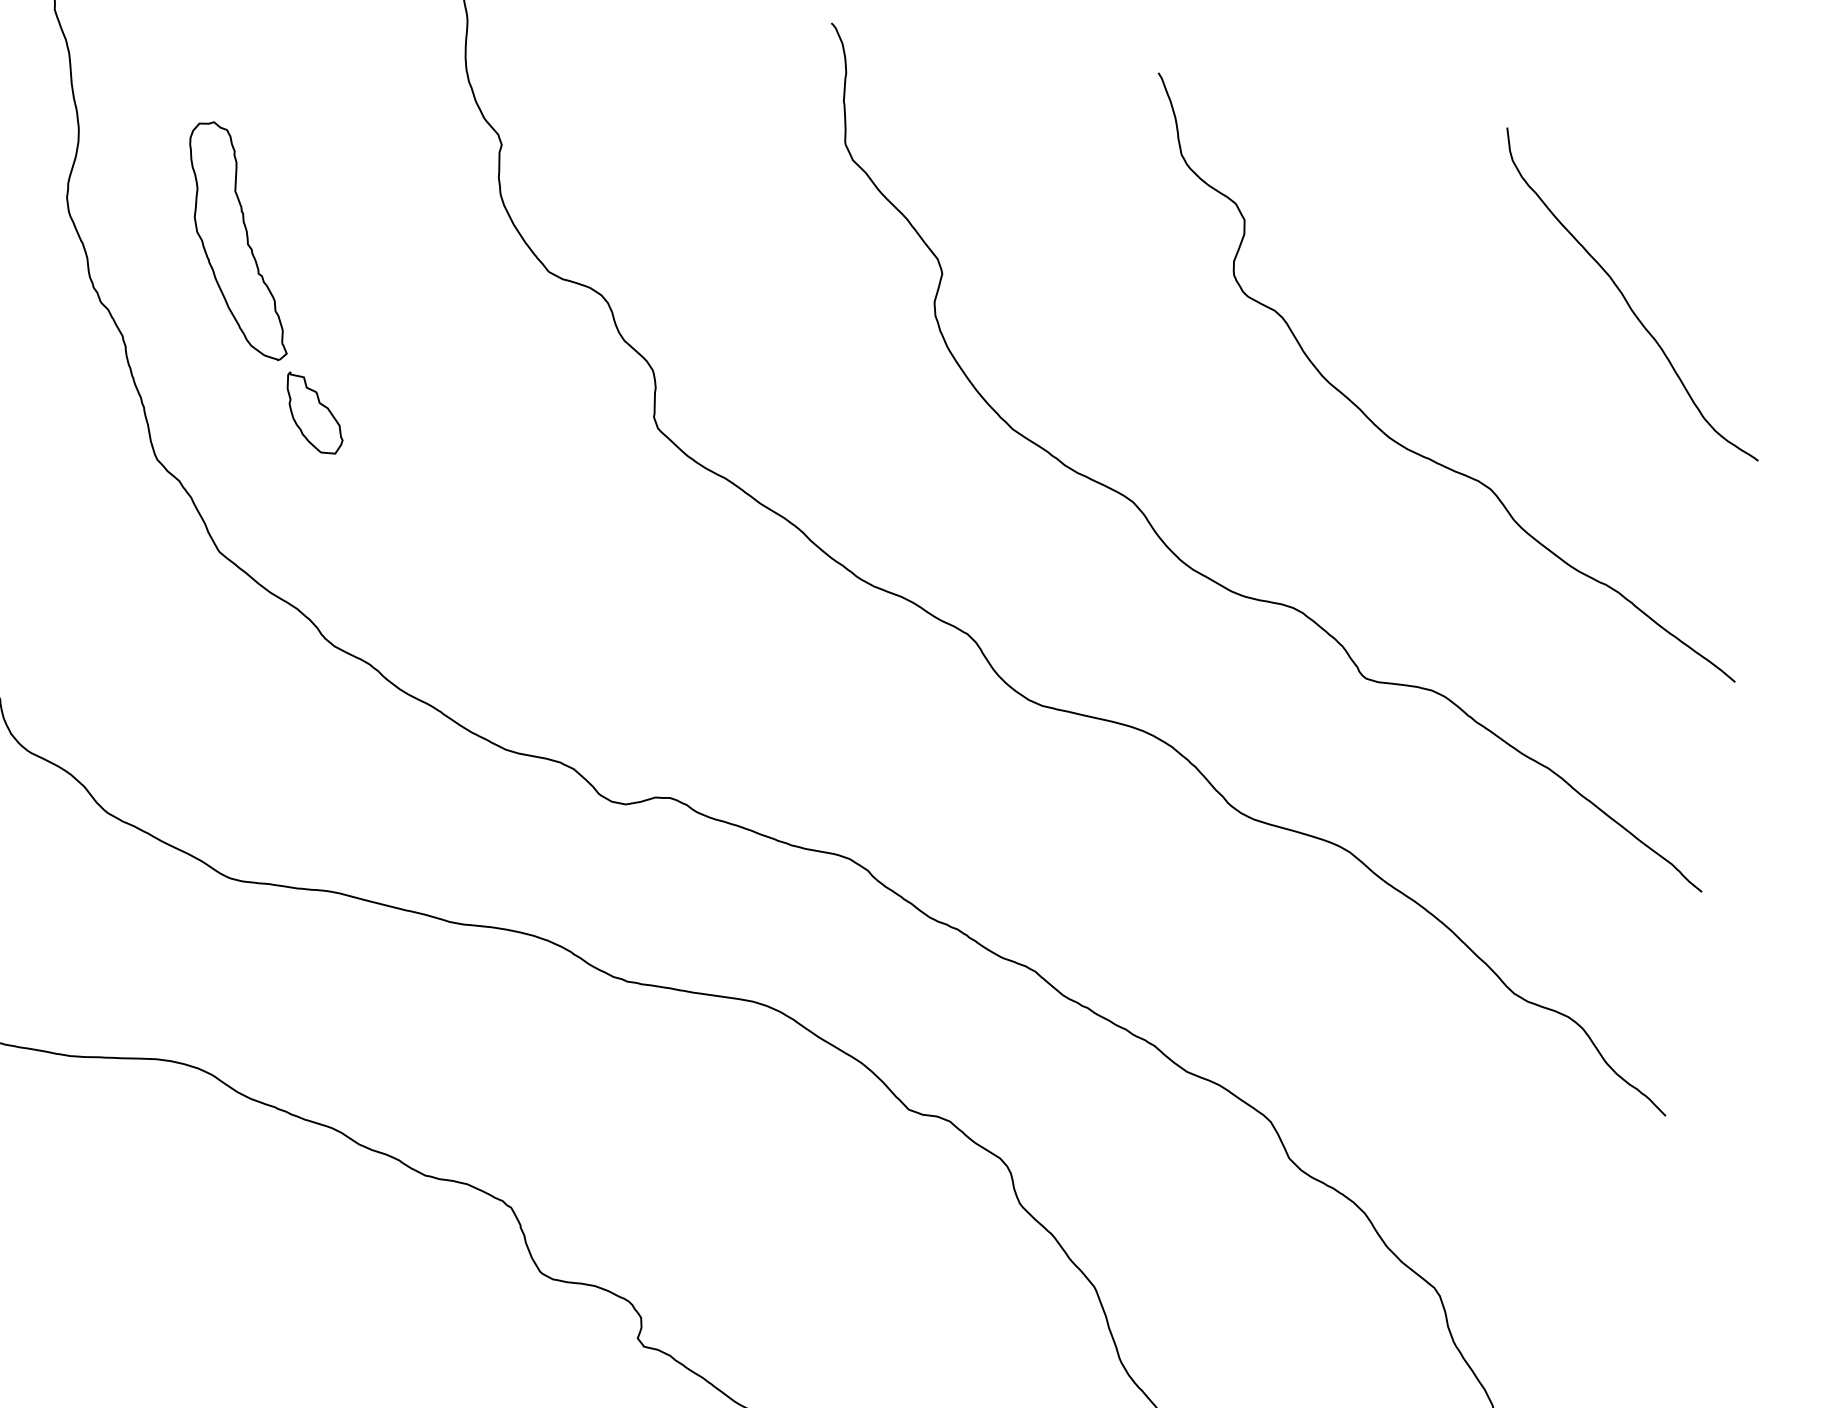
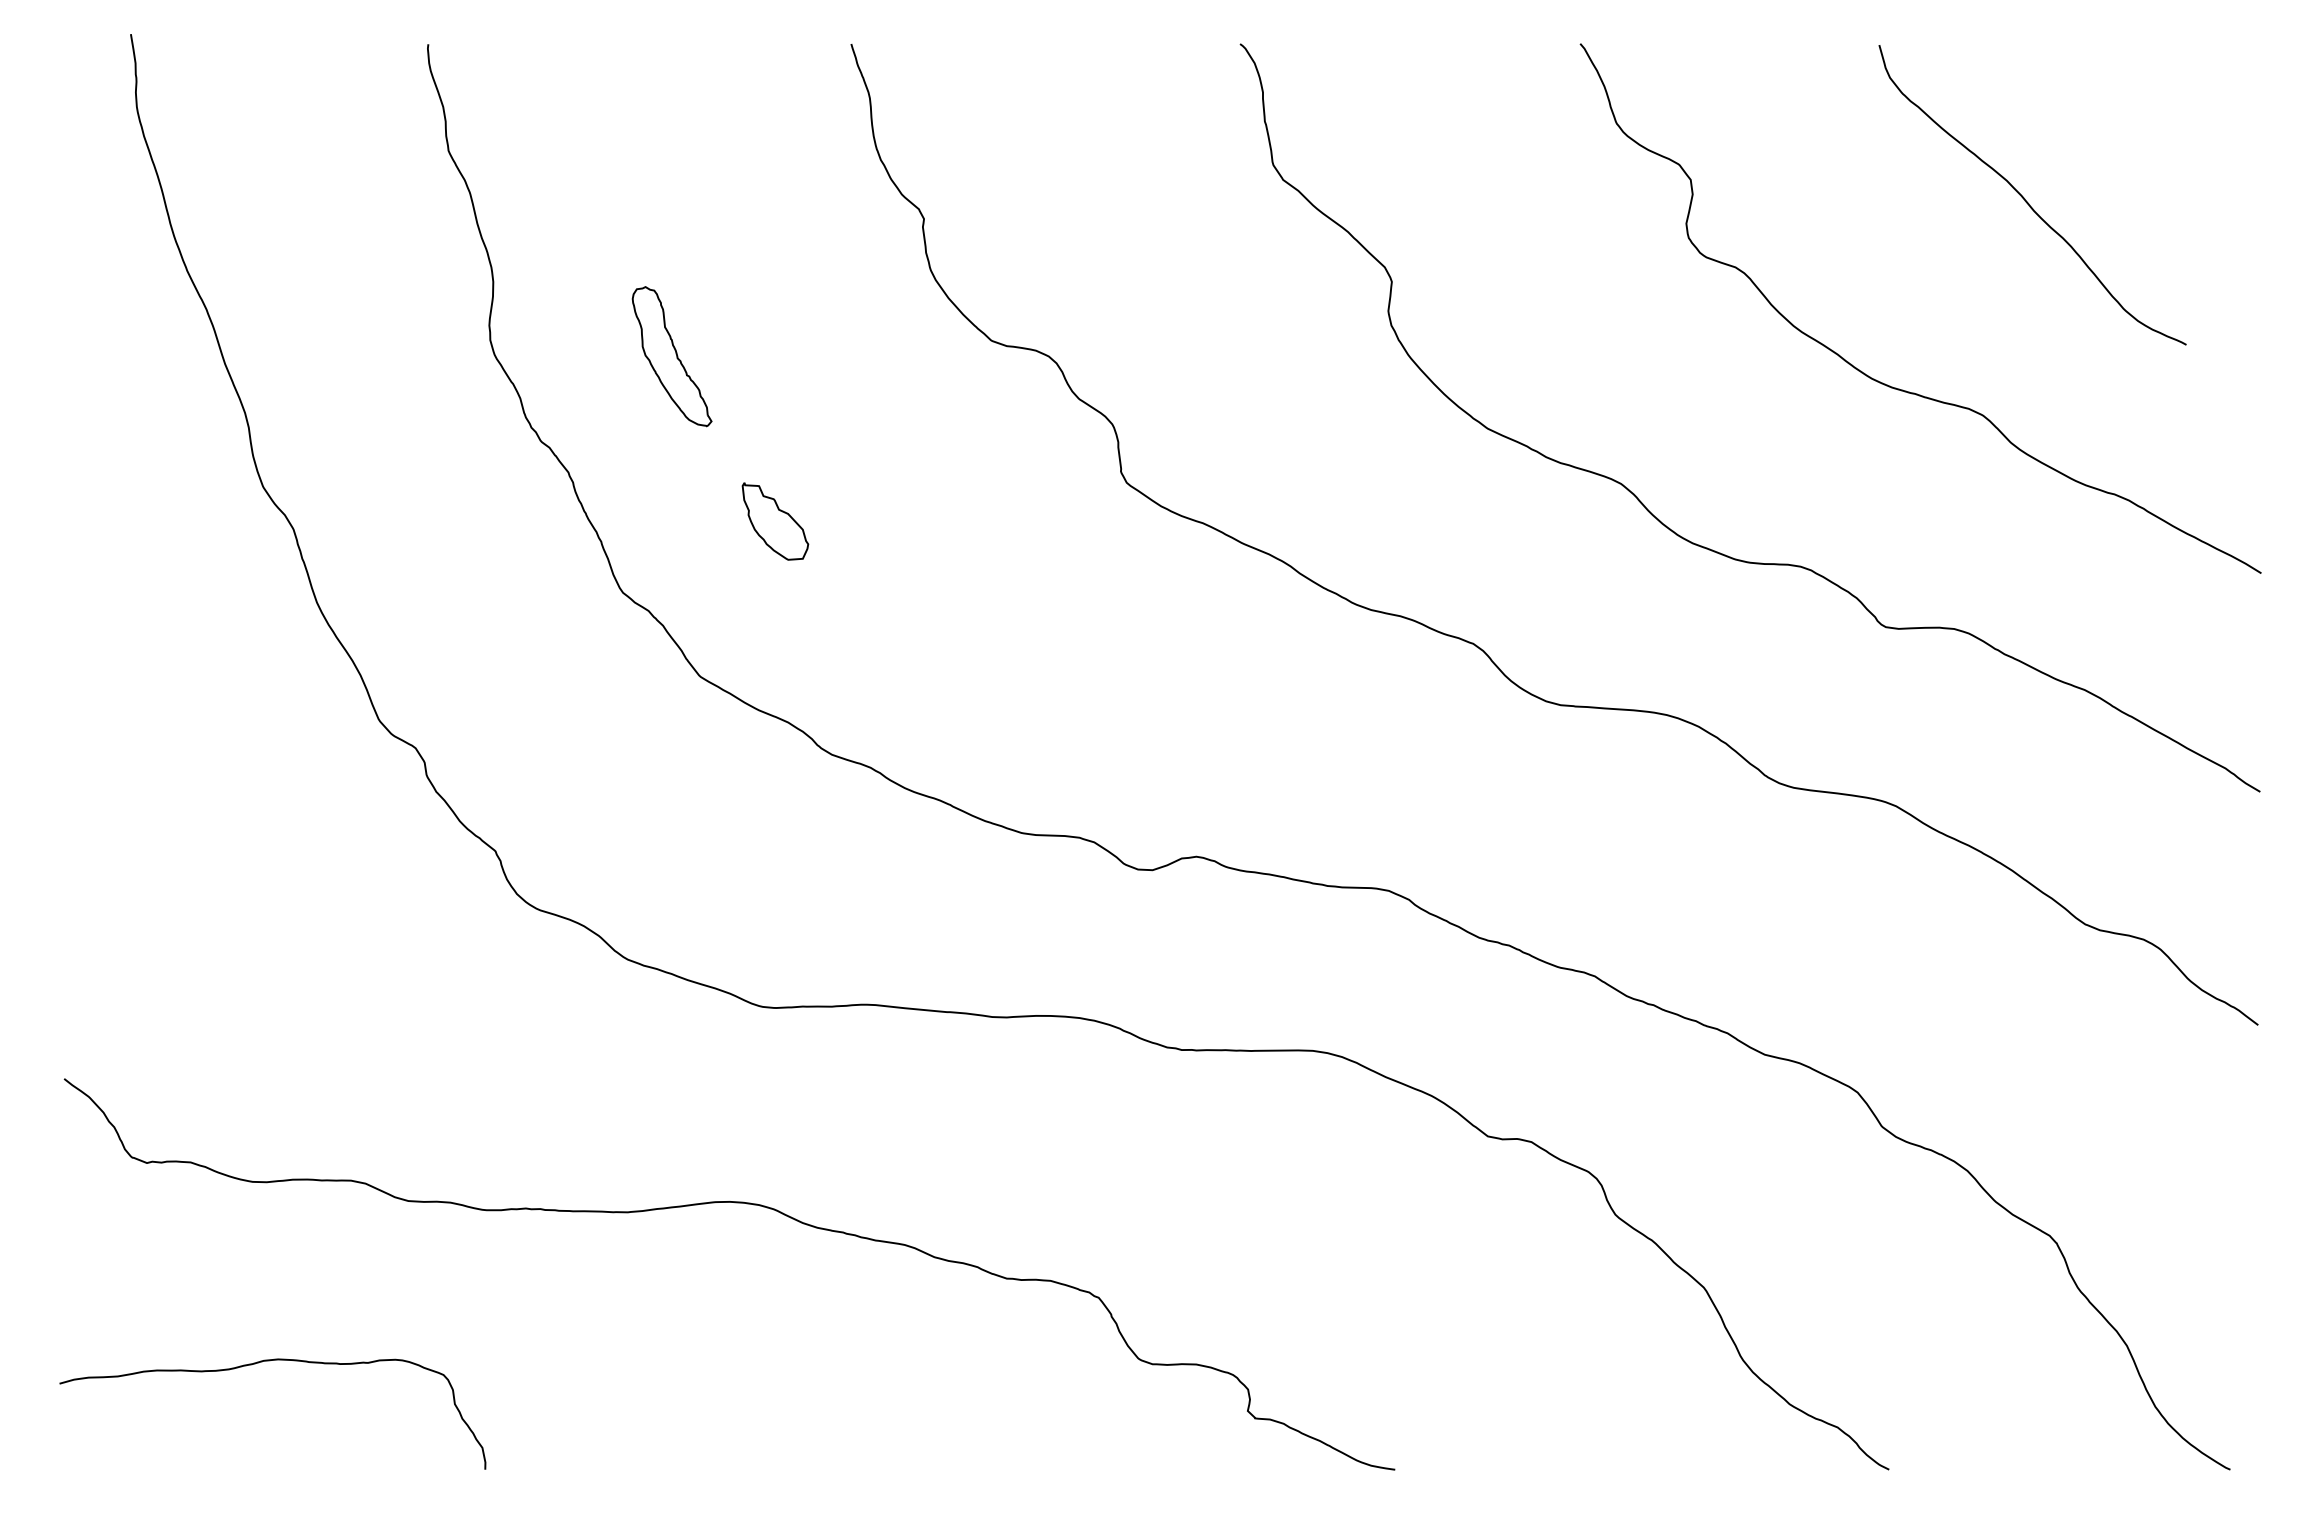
part: (238, 239) -> (671, 356), size x0.6
curve: (1625, 298) -> (2026, 200), moved

